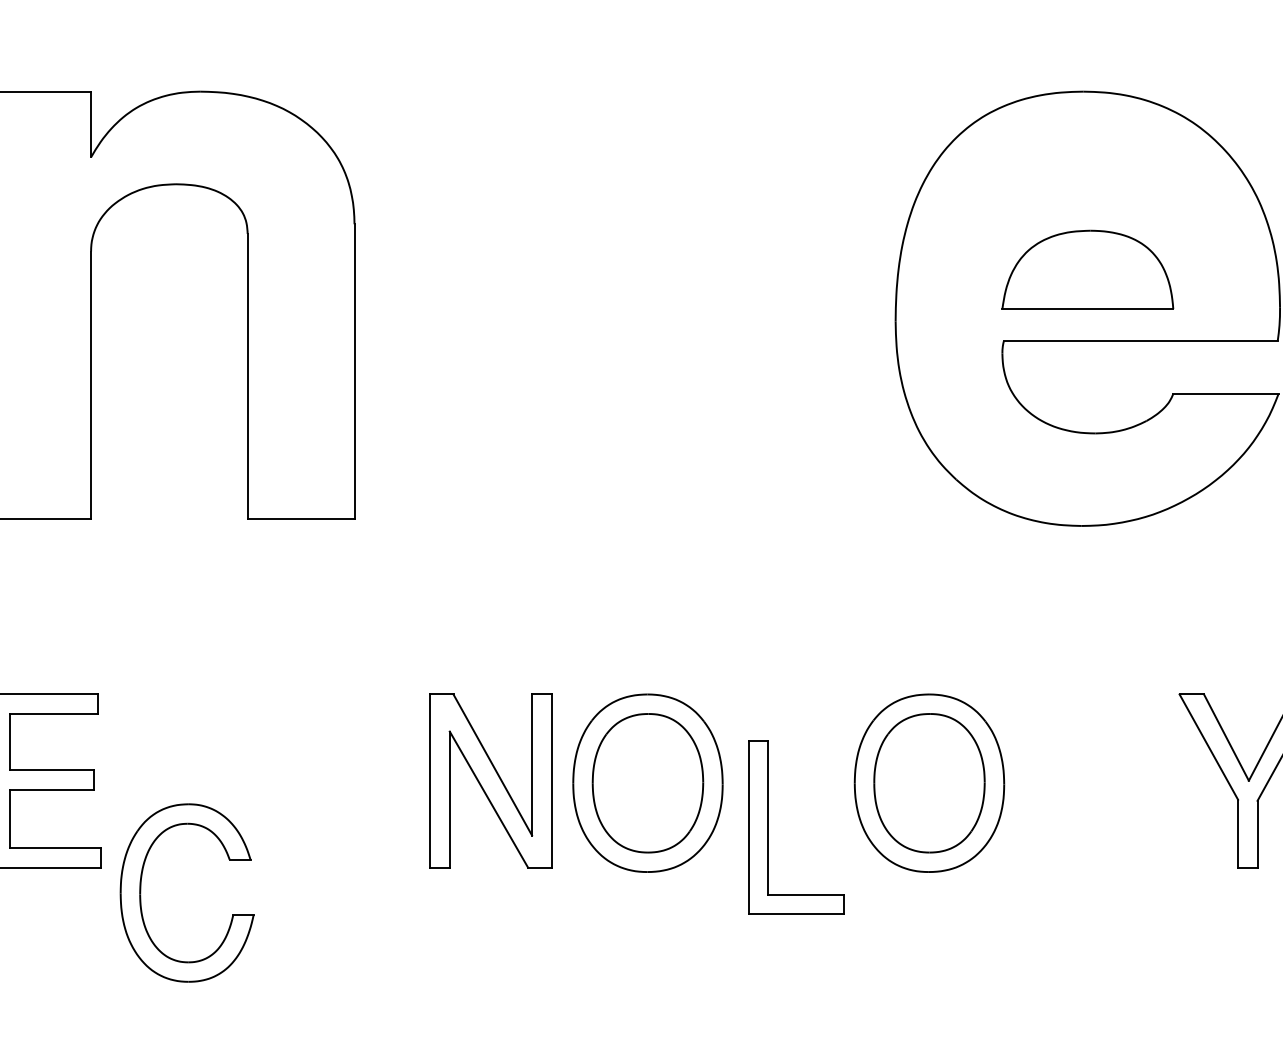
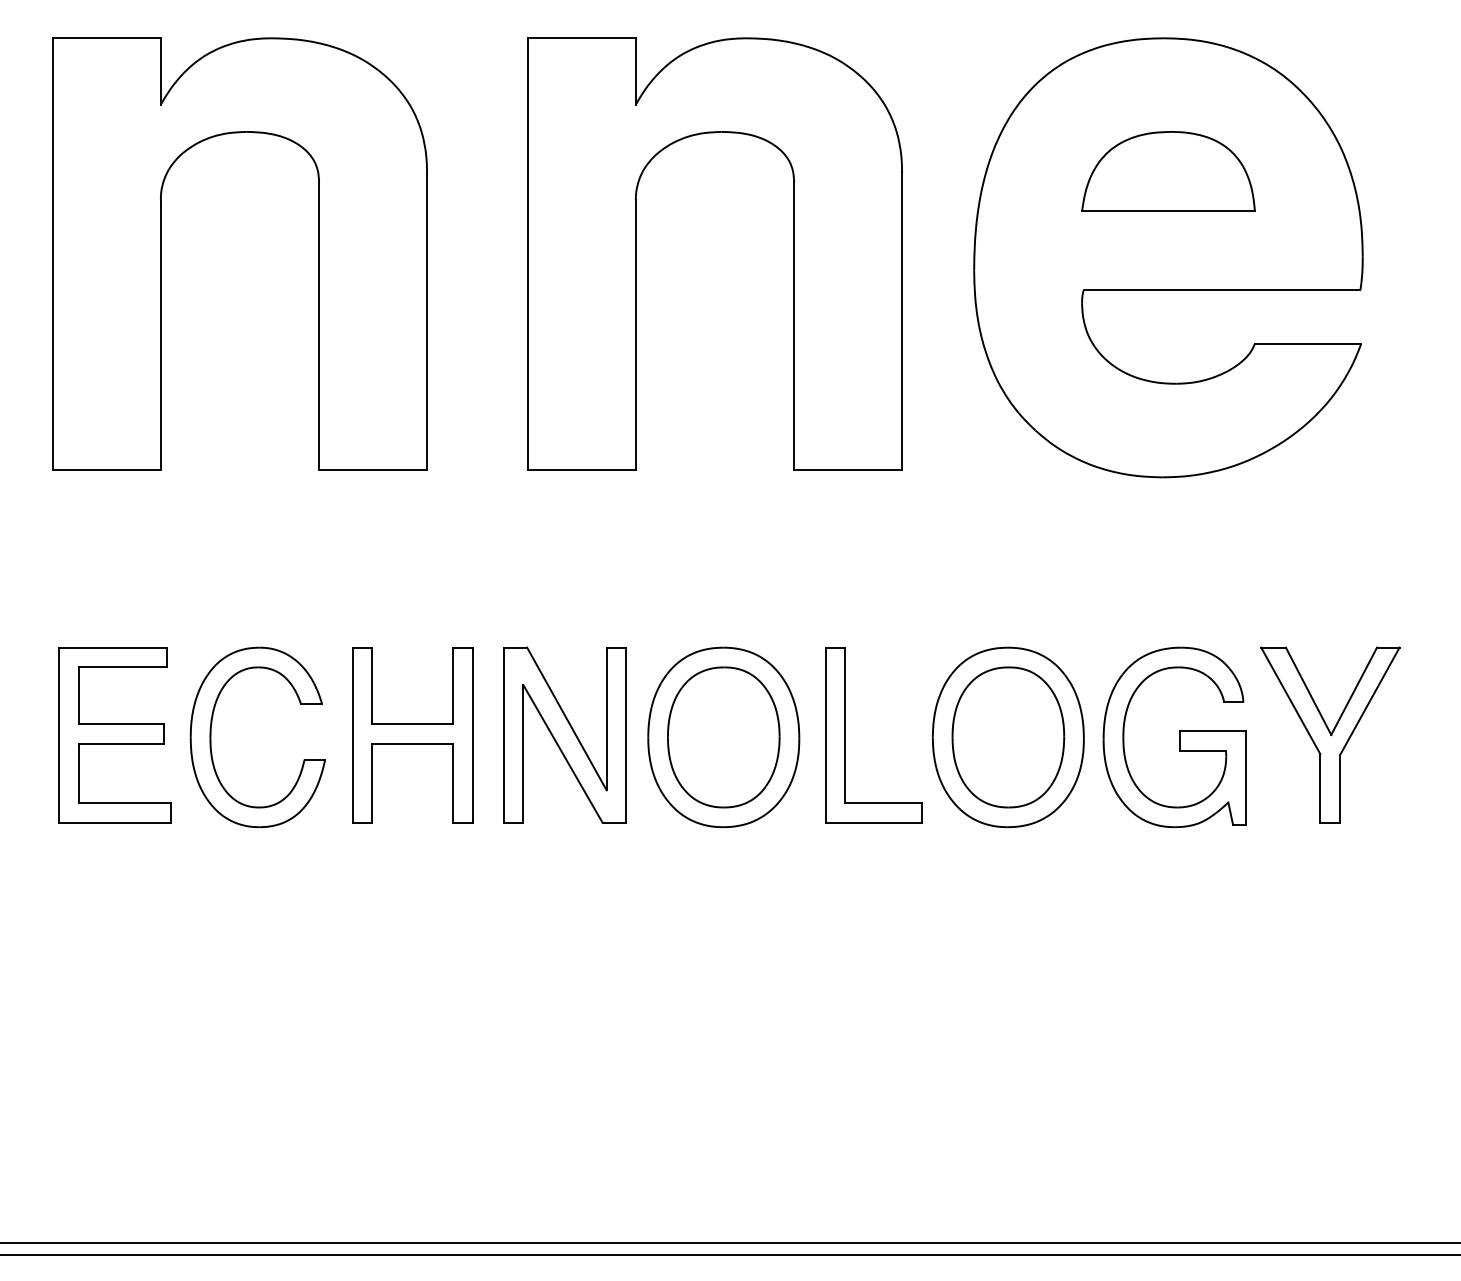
part: (1087, 269) -> (1168, 171), moved
part: (561, 304) -> (636, 253), added
part: (340, 781) -> (412, 735), added
part: (1093, 783) -> (1174, 737), added
part: (768, 827) -> (845, 735), moved
part: (141, 893) -> (211, 737), moved

